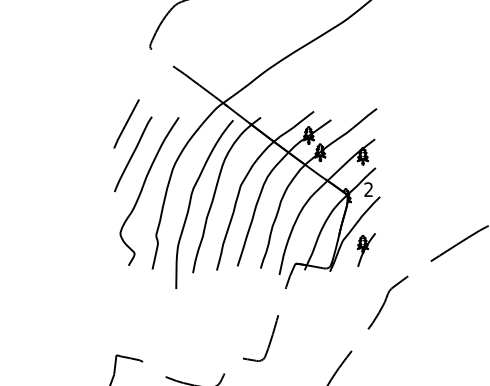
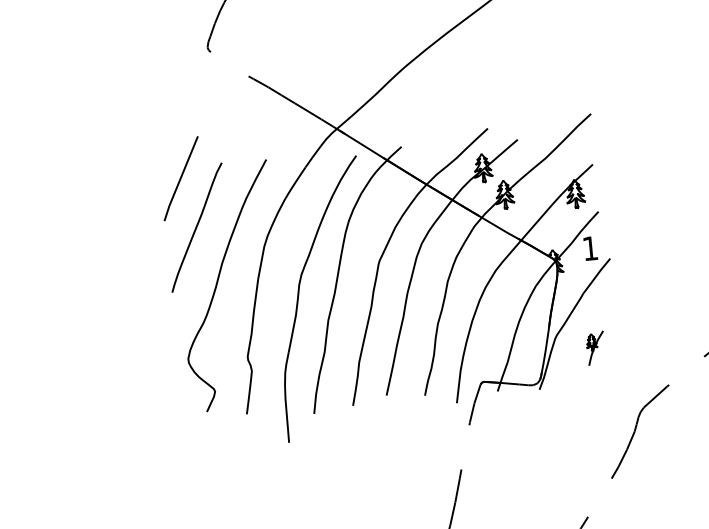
text: (368, 189) -> (589, 248), 2 -> 1
part: (365, 249) -> (594, 347), size x0.6

